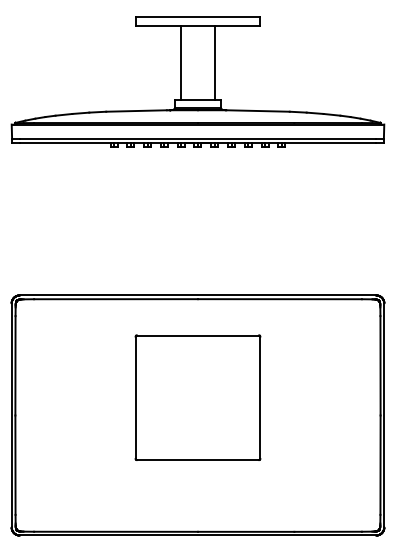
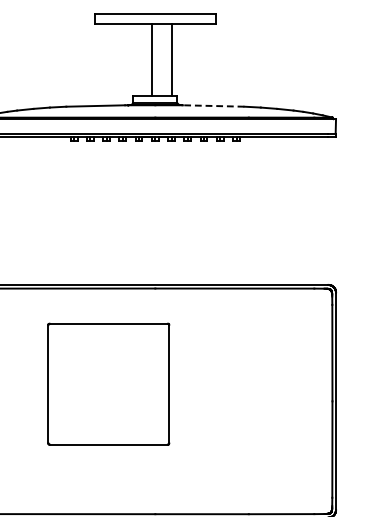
line: (180, 63) -> (151, 59), moved
line: (257, 111) -> (213, 106), solid -> dashed
part: (197, 397) -> (108, 383), moved

